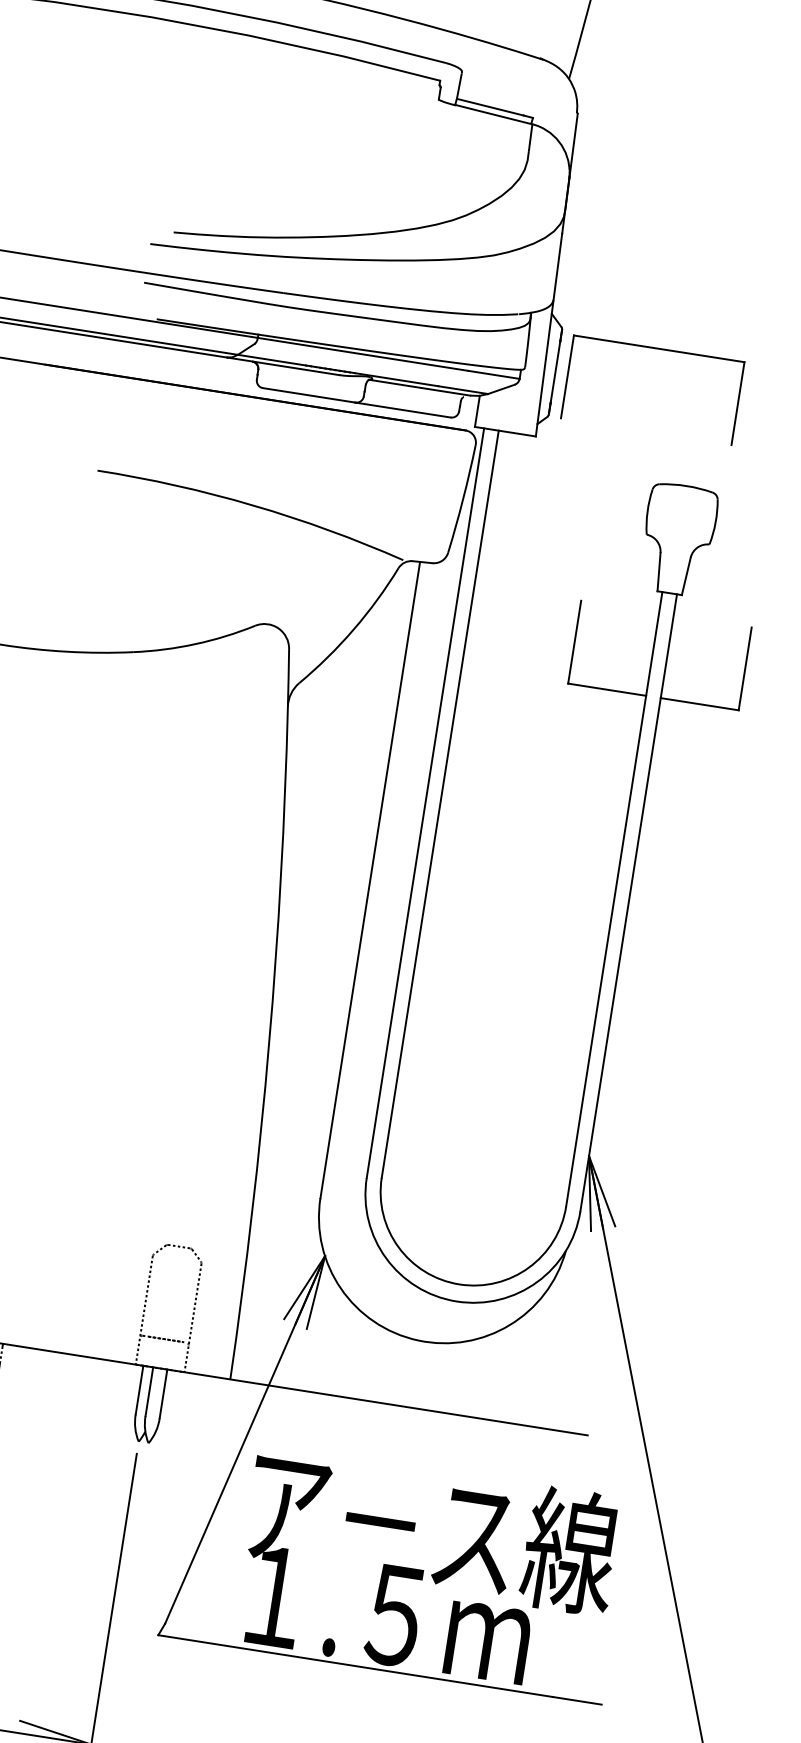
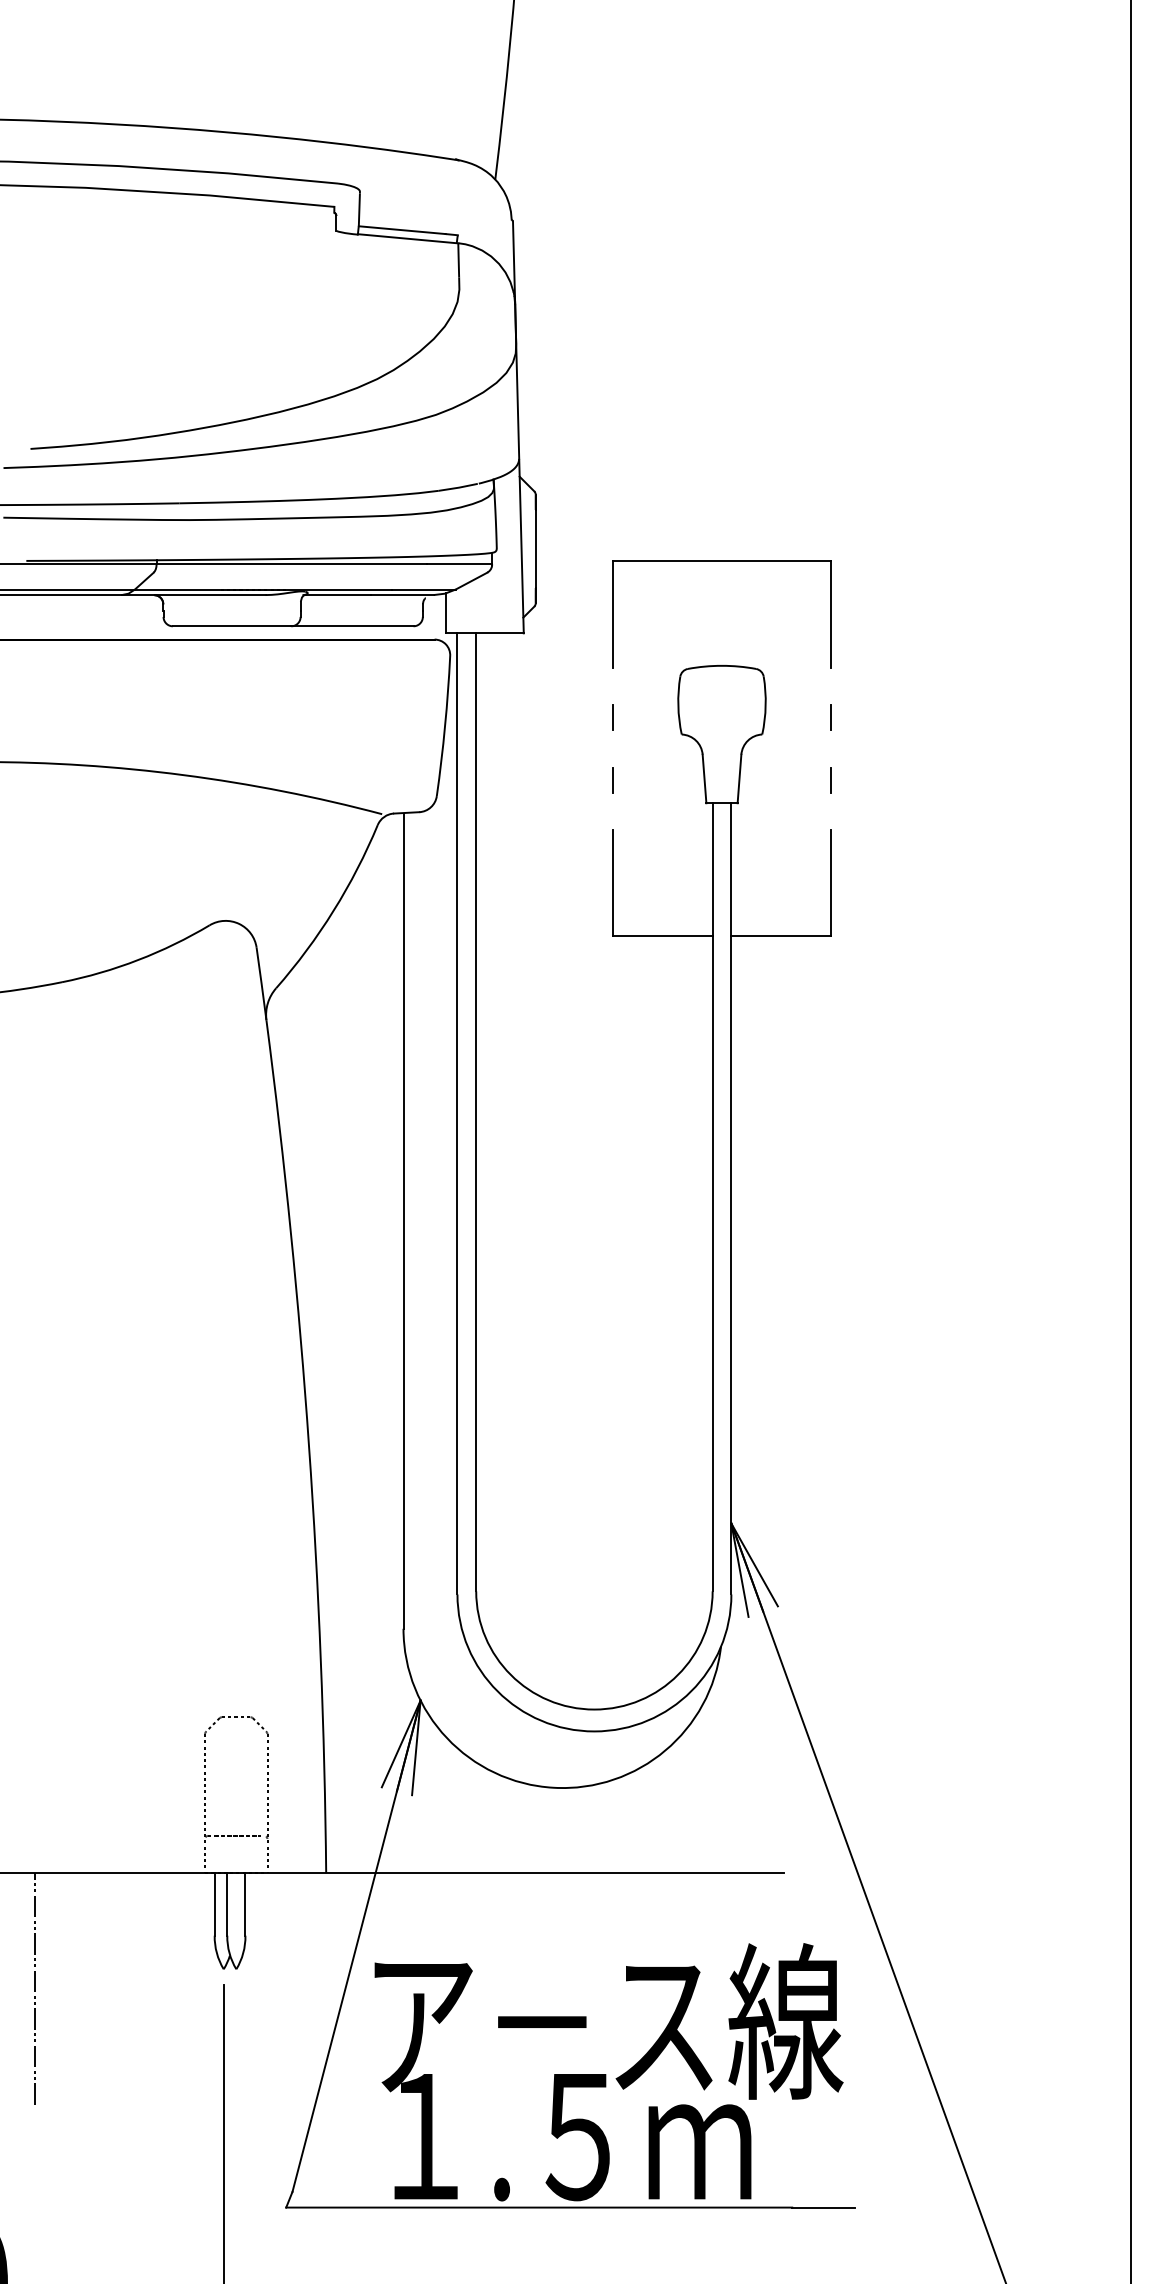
part: (658, 348) -> (721, 561), moved
line: (594, 512) -> (612, 717), added
line: (765, 539) -> (831, 717), added
line: (587, 561) -> (612, 779), added
line: (757, 588) -> (831, 779), added

